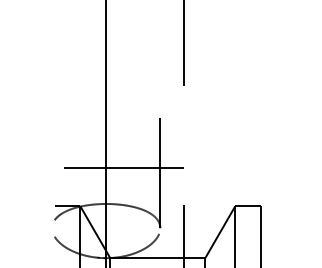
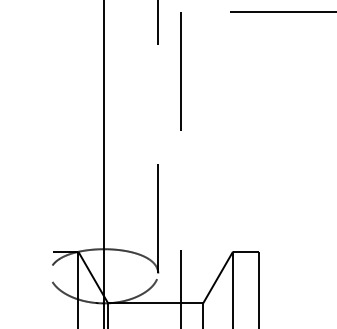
line: (118, 168) -> (116, 213), removed

